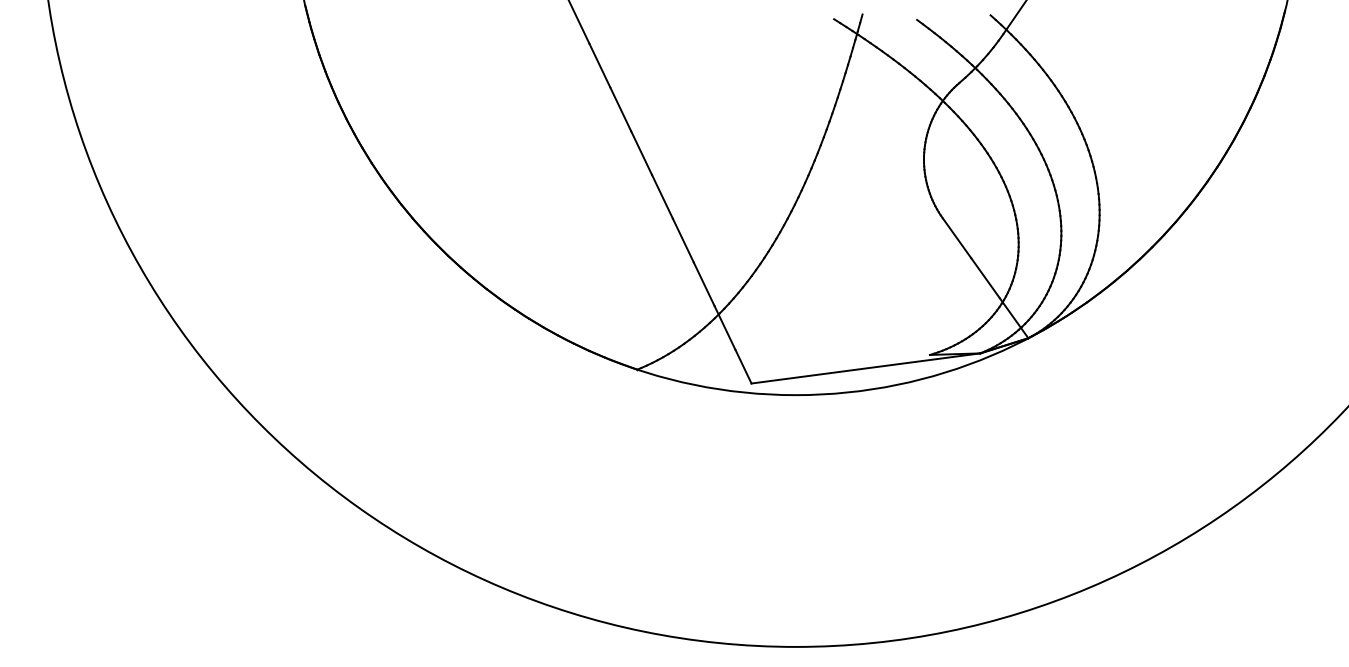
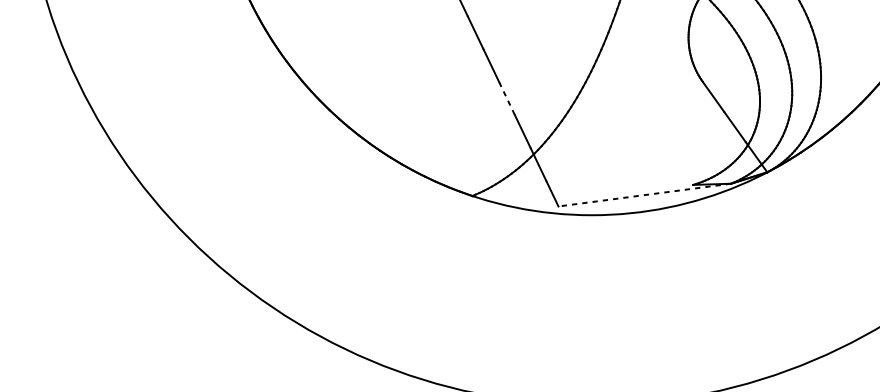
line: (683, 240) -> (507, 98), solid -> dashed
line: (865, 368) -> (644, 195), solid -> dashed

